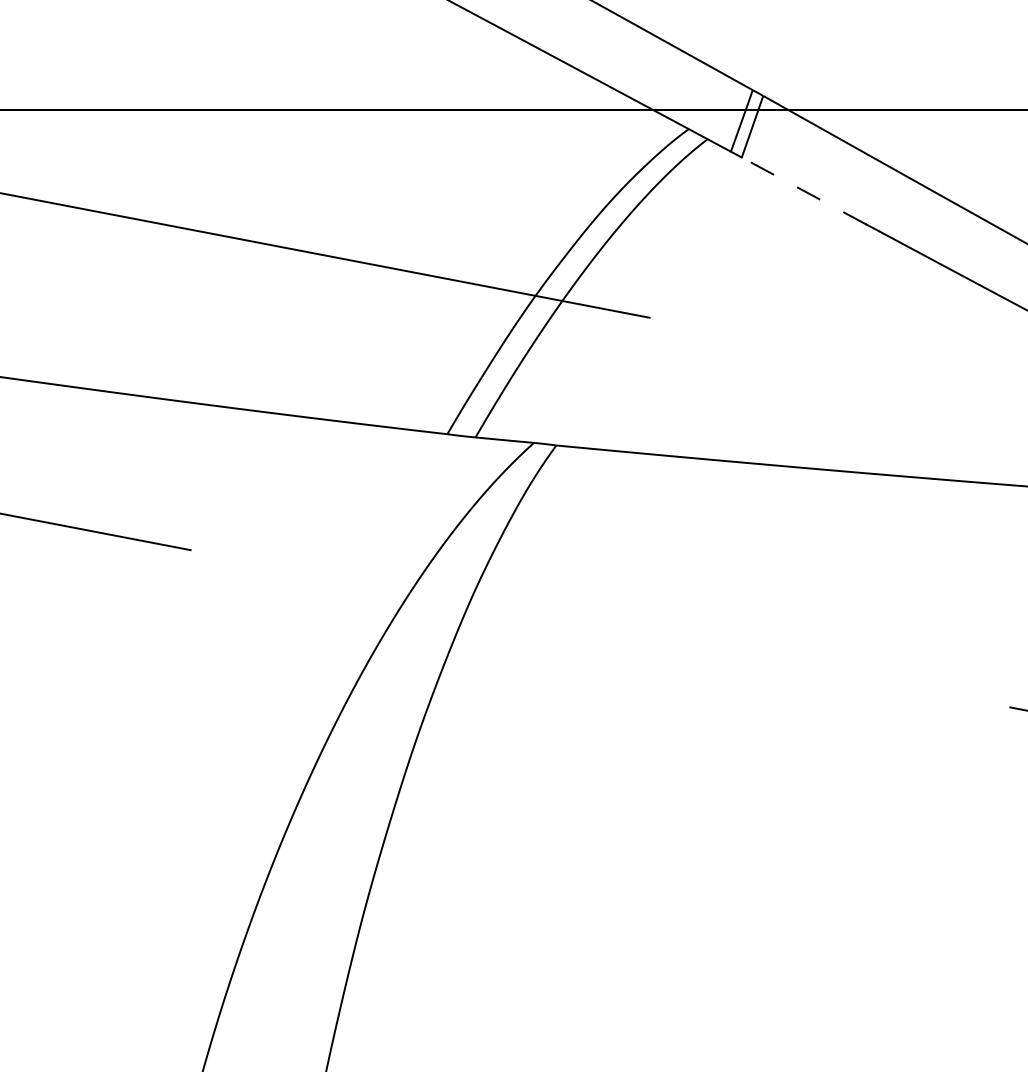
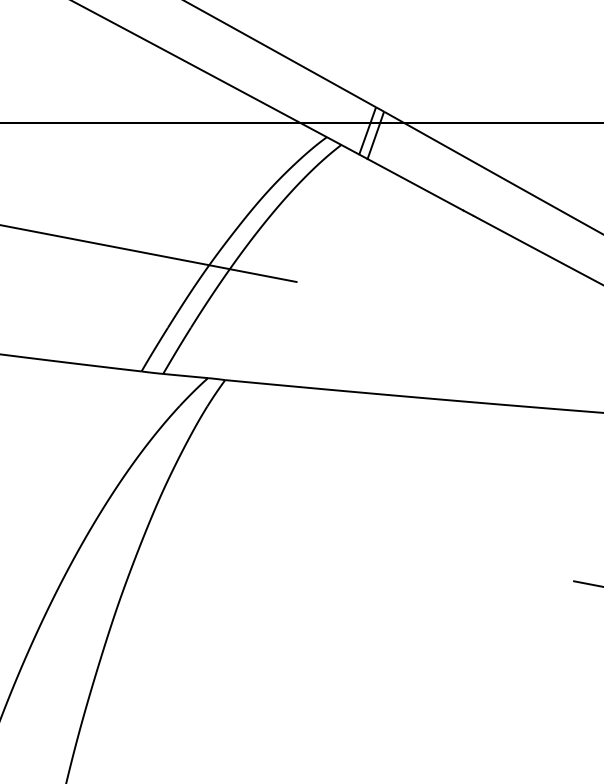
line: (804, 191) -> (415, 185), dashed -> solid

